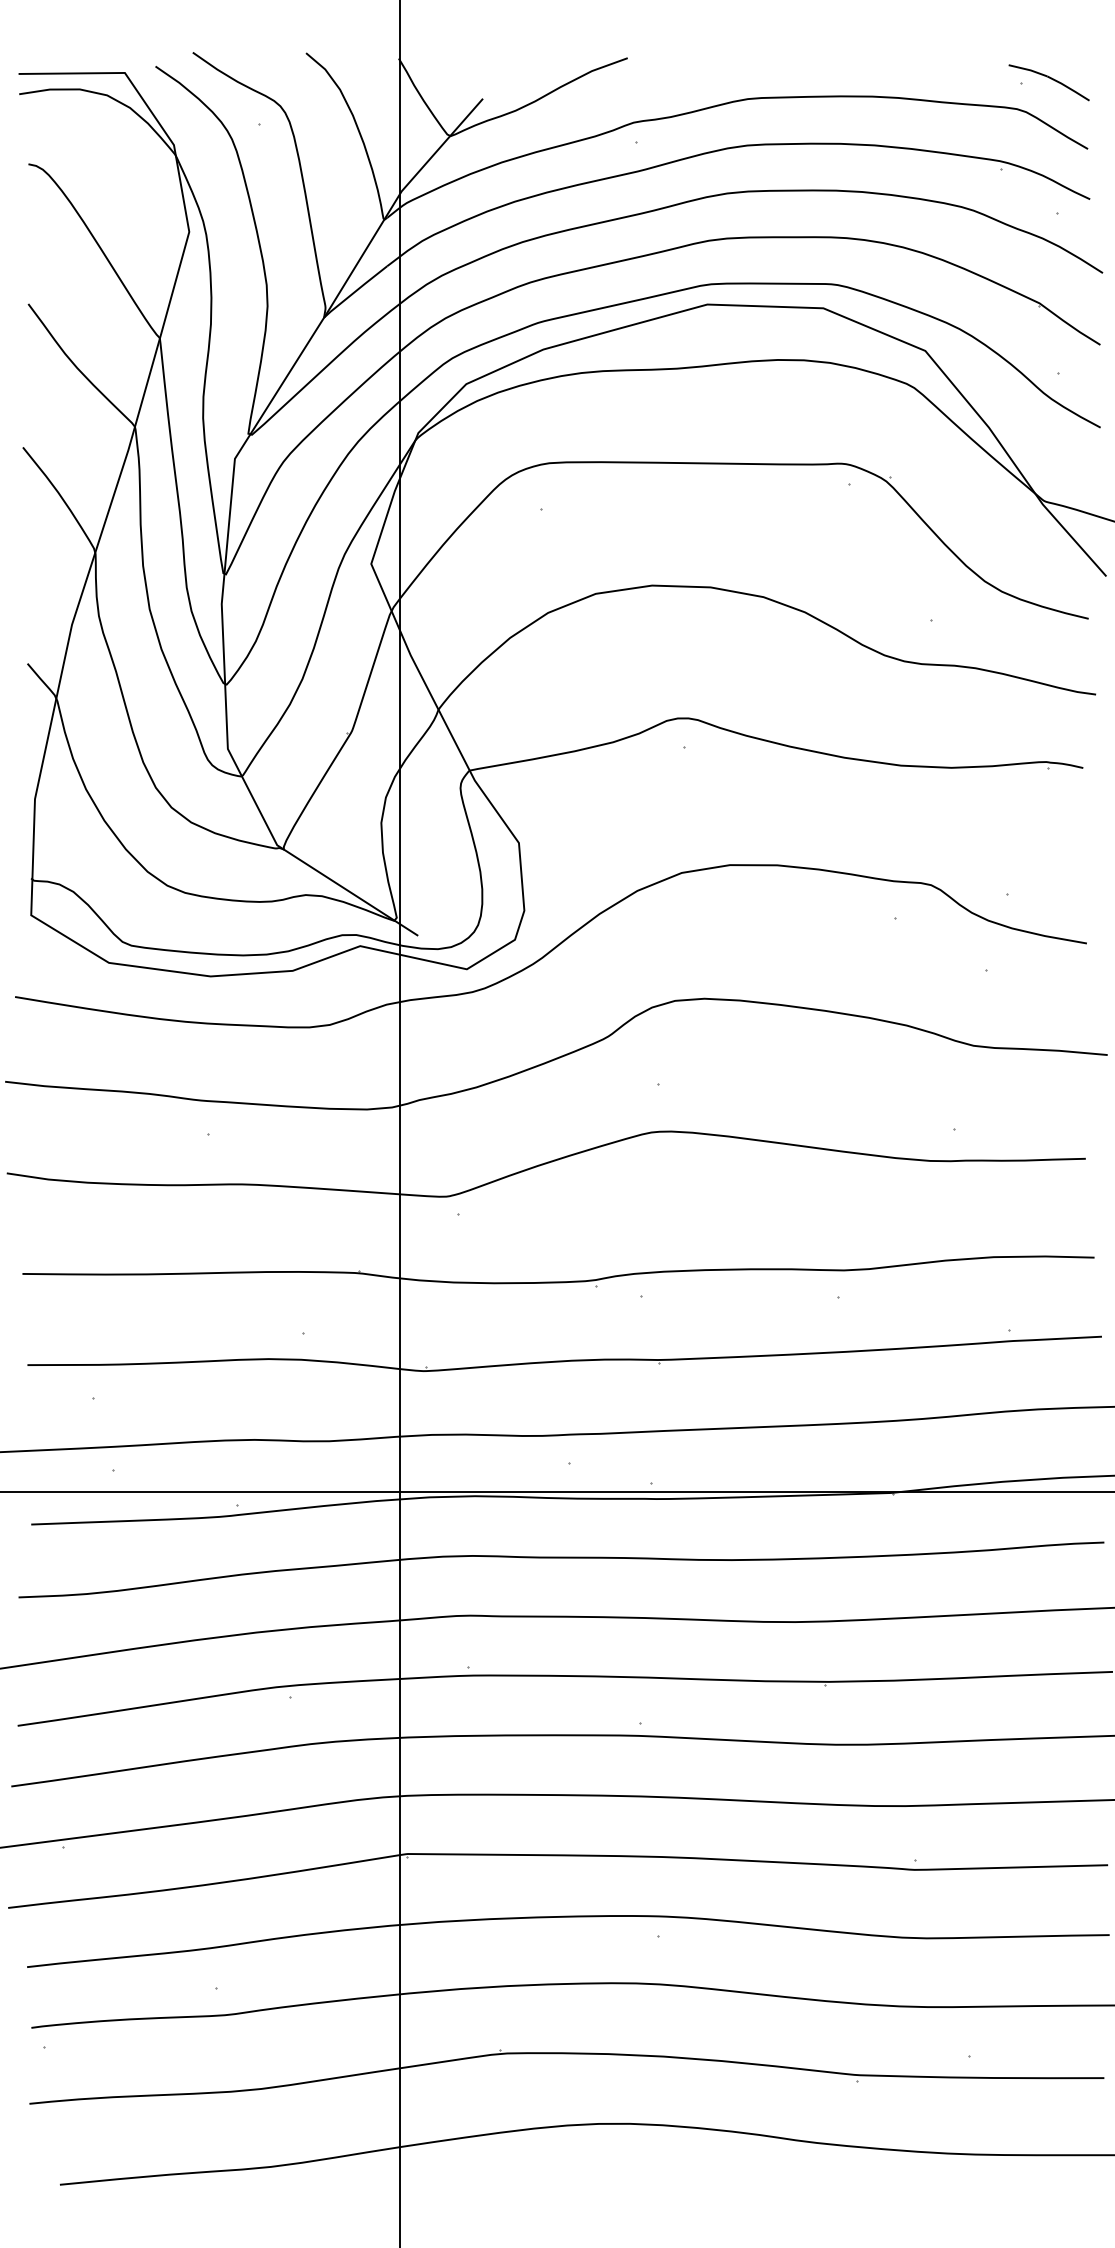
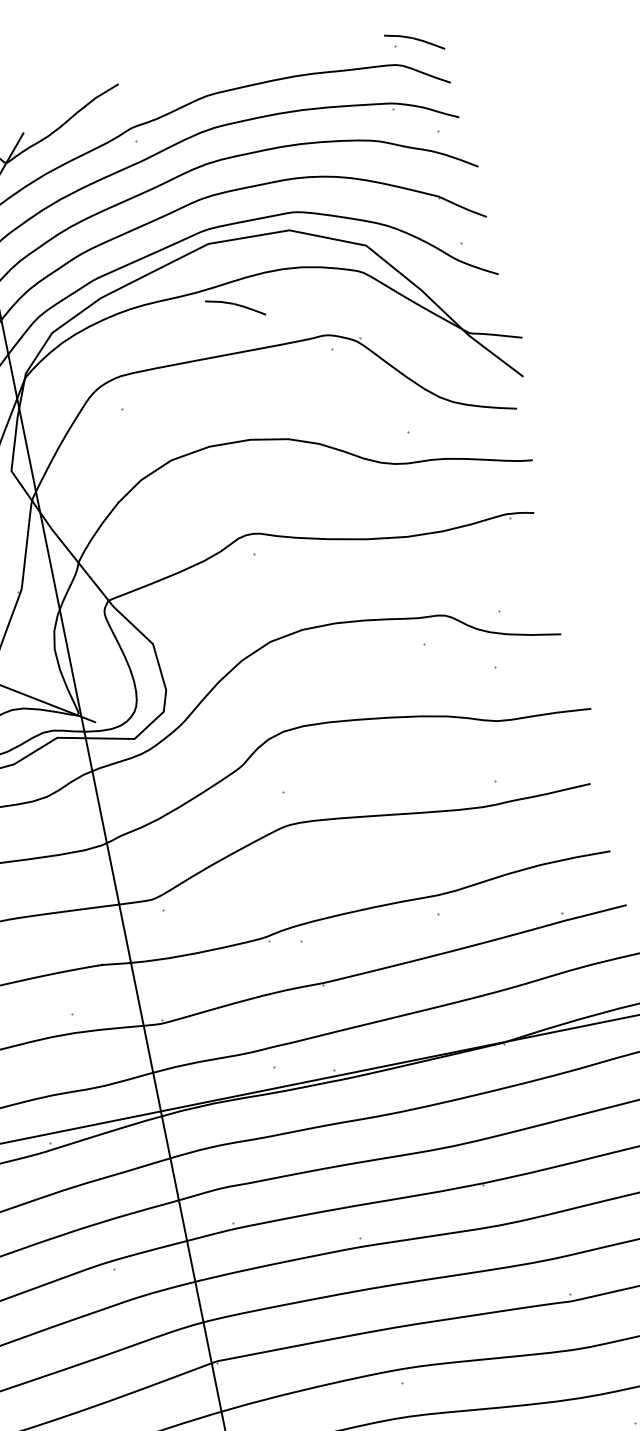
part: (726, 400) -> (235, 307), added

